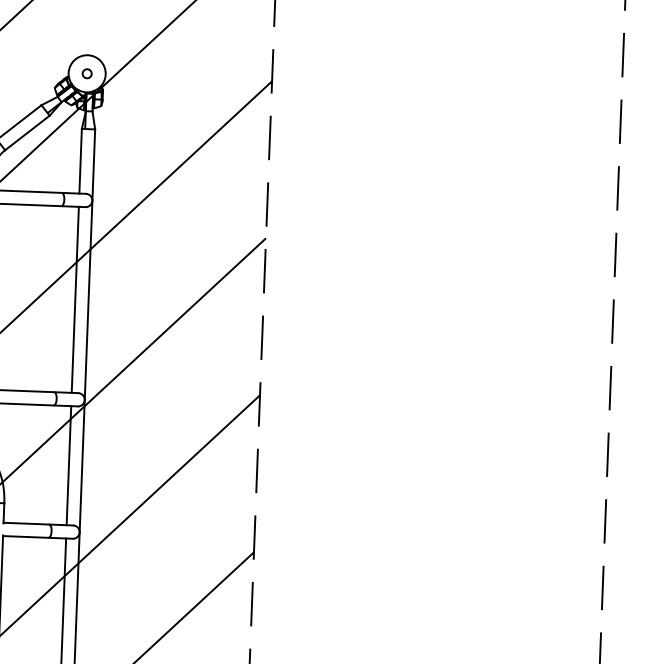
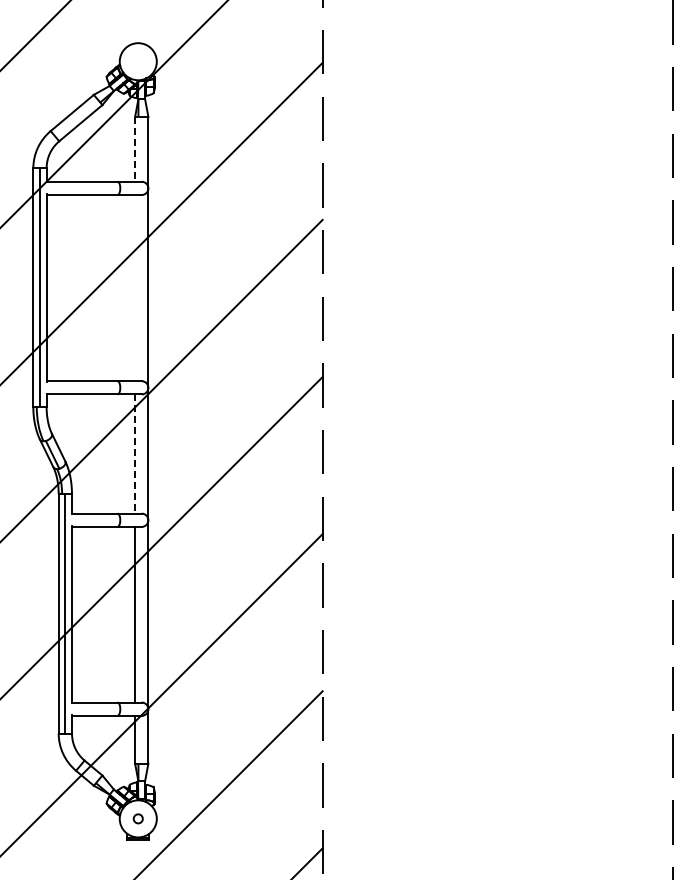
circle: (86, 73) -> (137, 61), removed
line: (81, 161) -> (135, 149), solid -> dashed
line: (75, 300) -> (135, 288), removed
line: (69, 466) -> (135, 454), solid -> dashed

